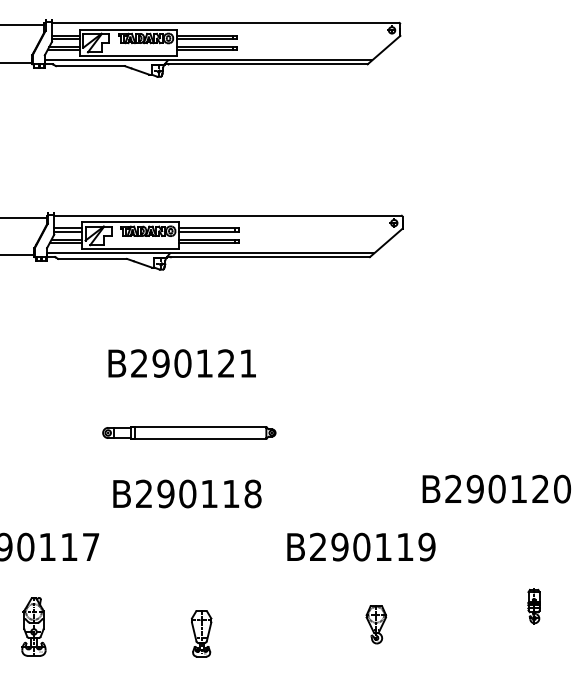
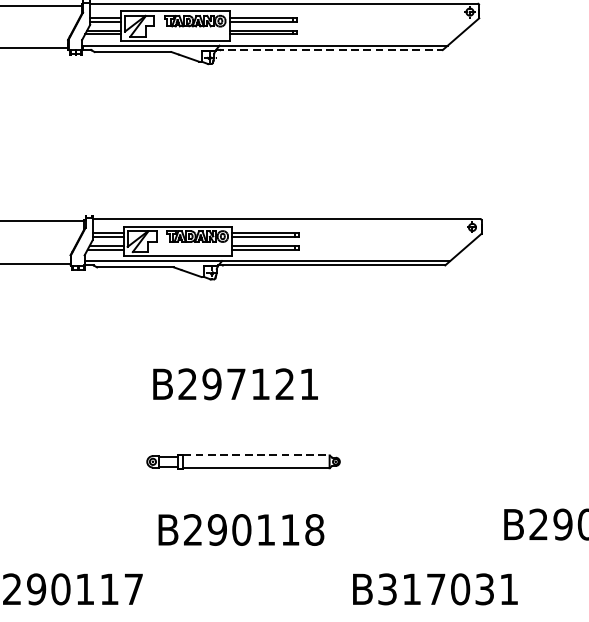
line: (266, 64) -> (329, 50), solid -> dashed
text: (182, 363) -> (235, 384), B290121 -> B297121
line: (201, 427) -> (257, 455), solid -> dashed
text: (372, 546) -> (448, 588), B290119 -> B317031

